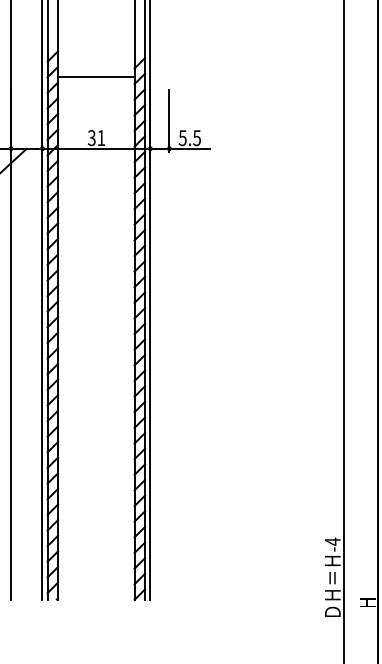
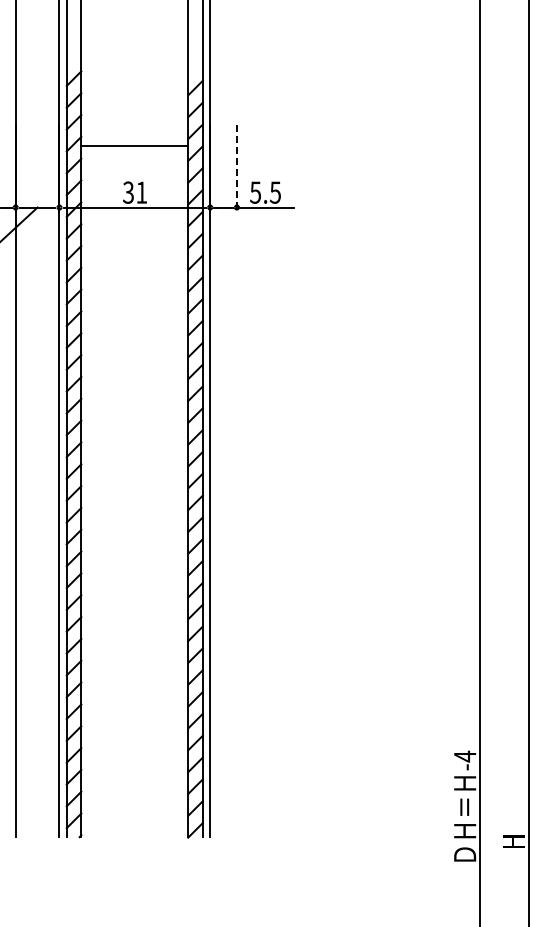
line: (96, 77) -> (134, 146), moved
line: (169, 120) -> (236, 168), solid -> dashed

